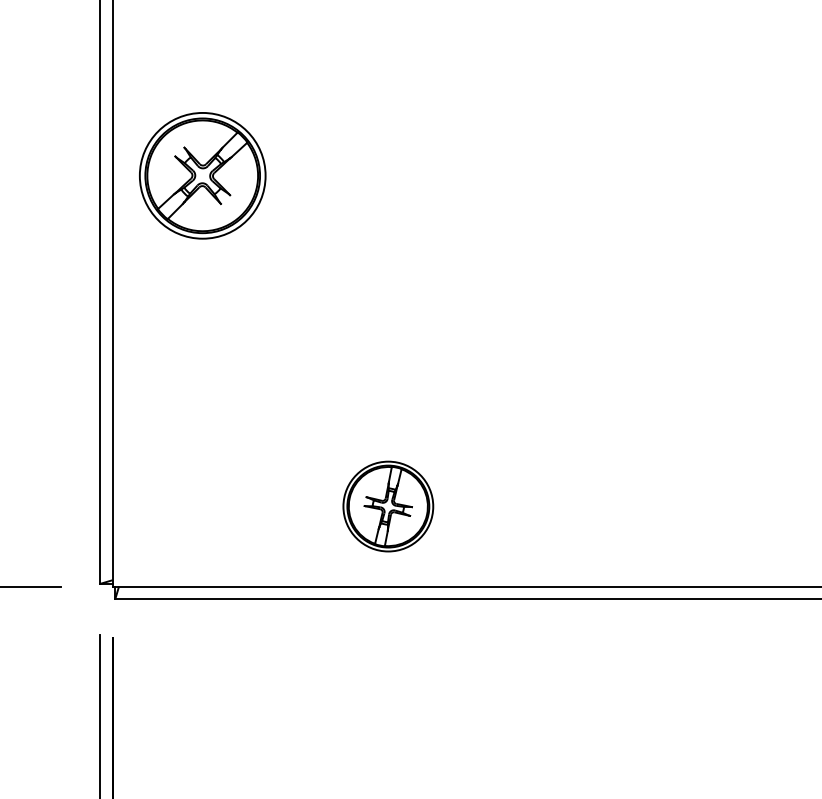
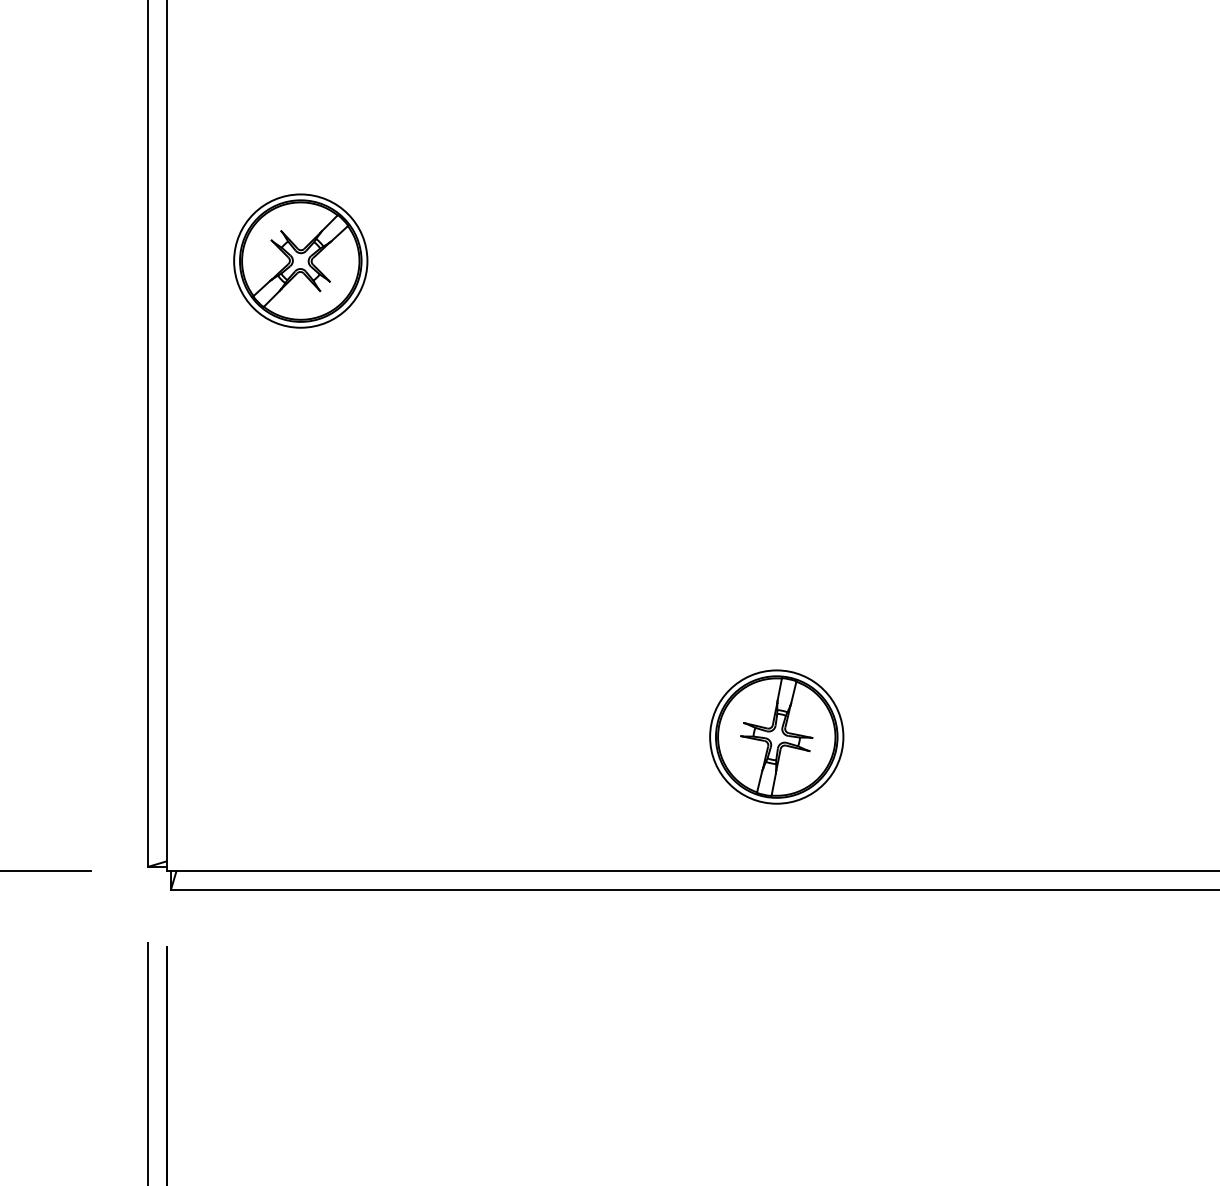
part: (202, 175) -> (300, 260), size x0.71
part: (388, 506) -> (776, 736), moved

